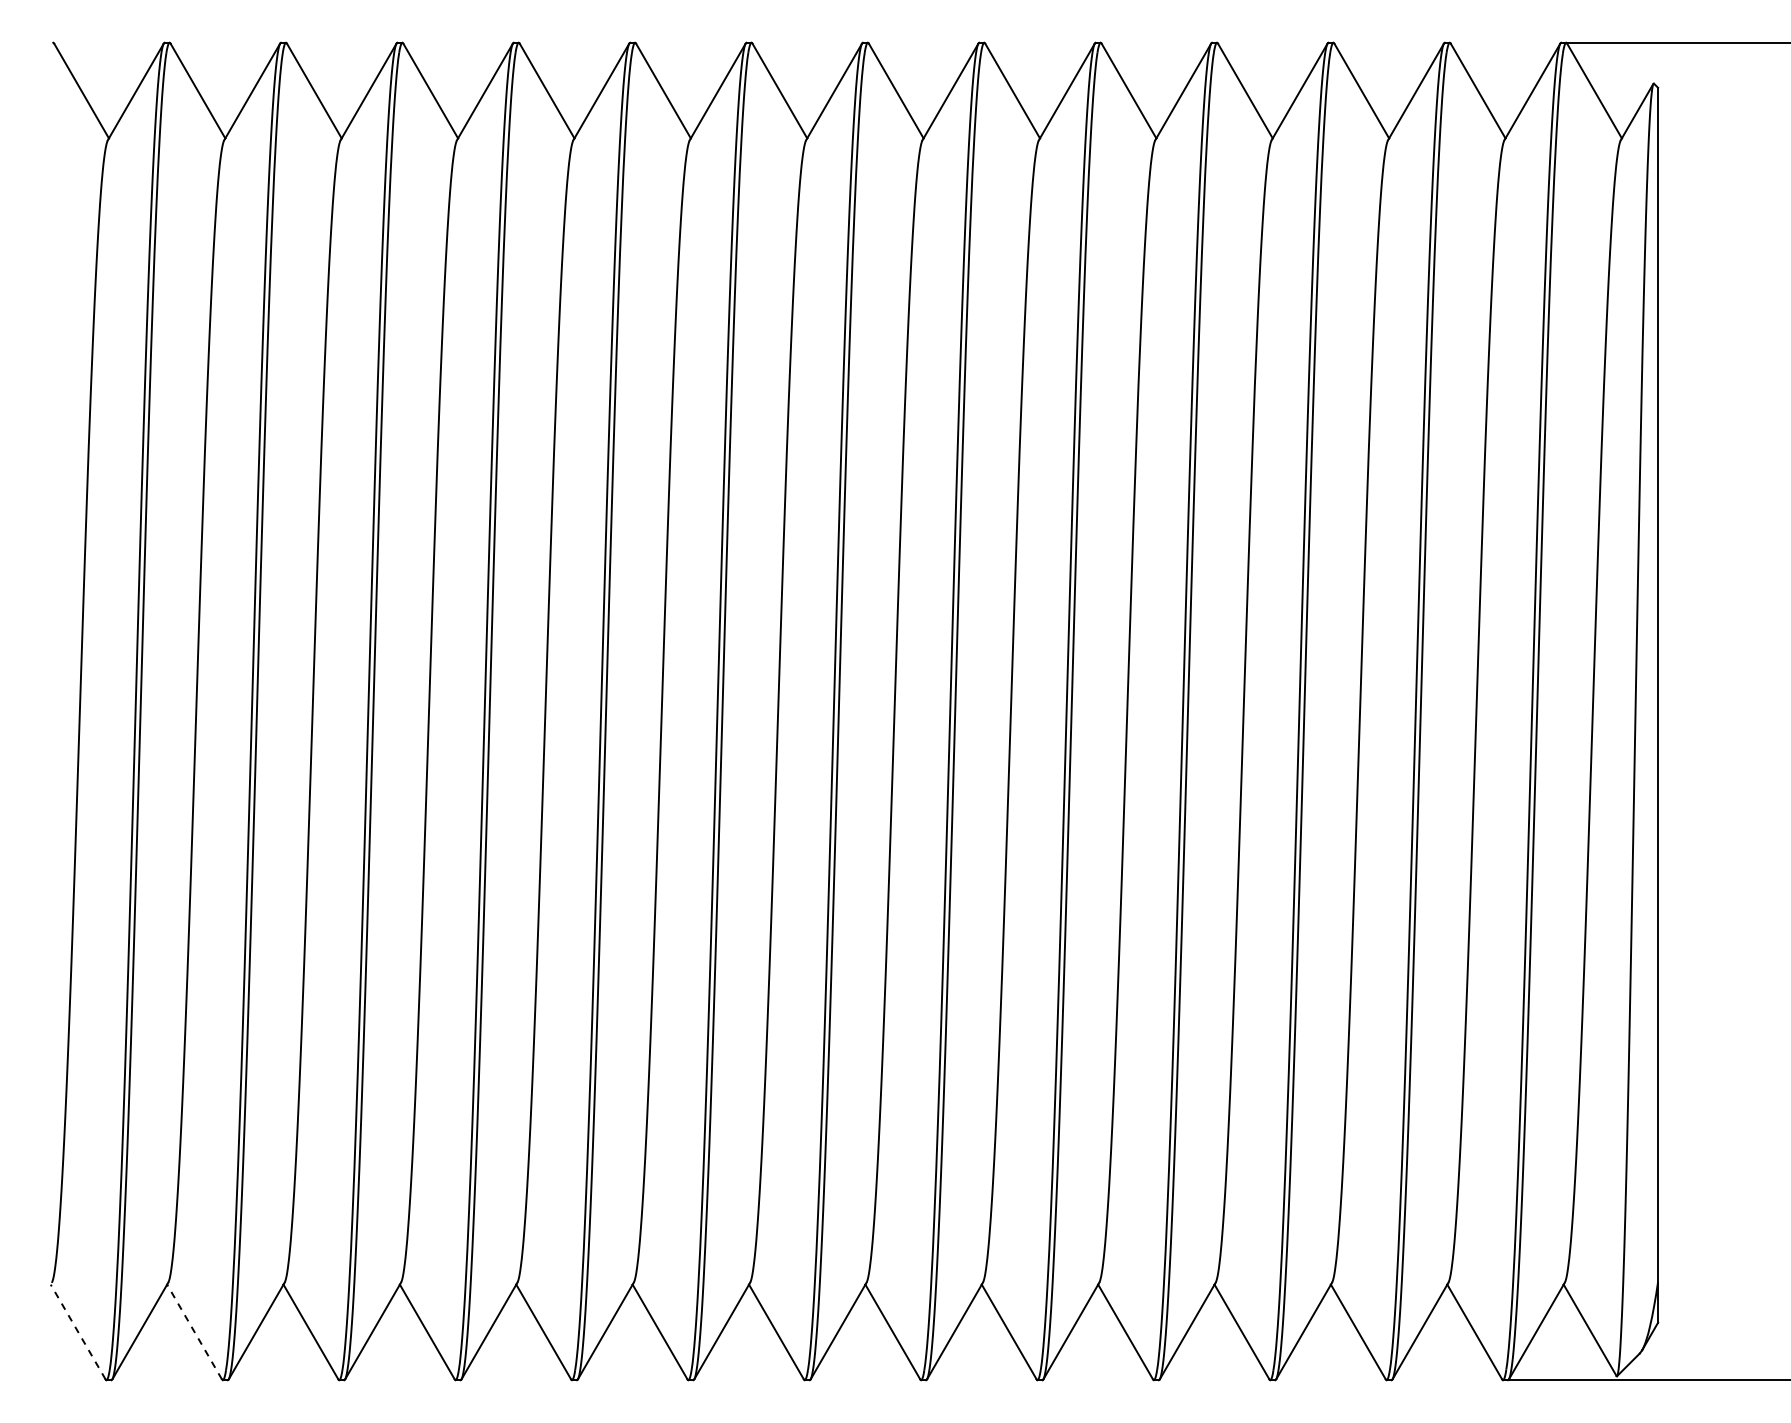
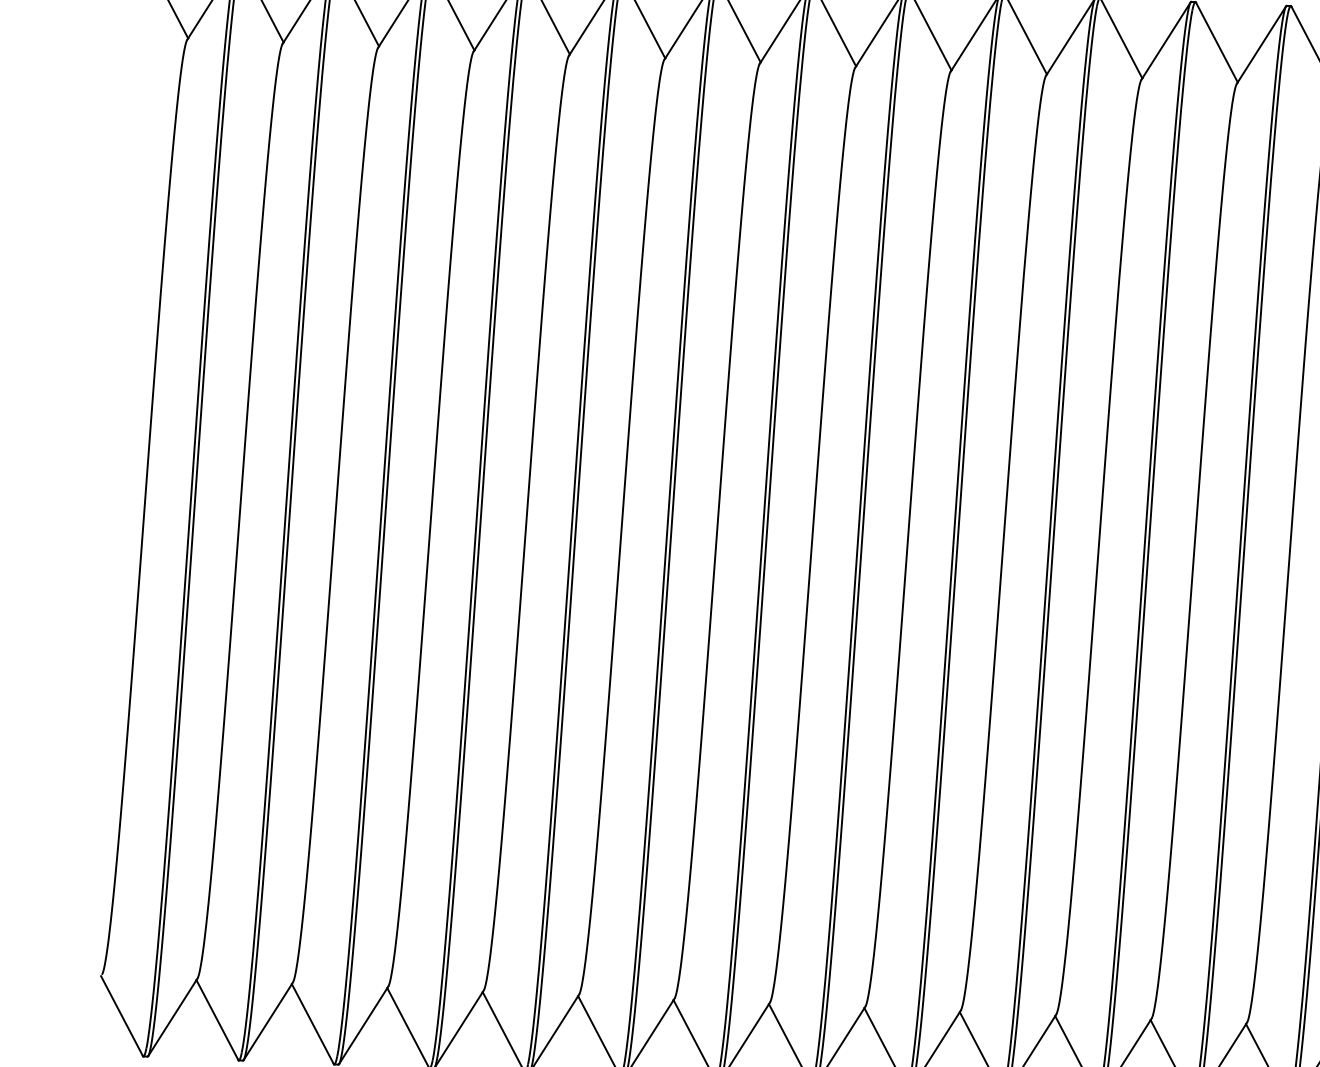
line: (78, 1332) -> (122, 1016), dashed -> solid
line: (194, 1332) -> (217, 1020), dashed -> solid

